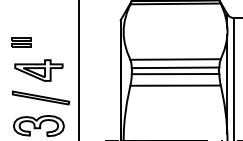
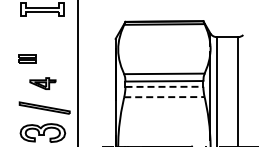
part: (38, 70) -> (42, 83), size x0.6
line: (175, 73) -> (164, 86), solid -> dashed
line: (175, 86) -> (164, 97), solid -> dashed

